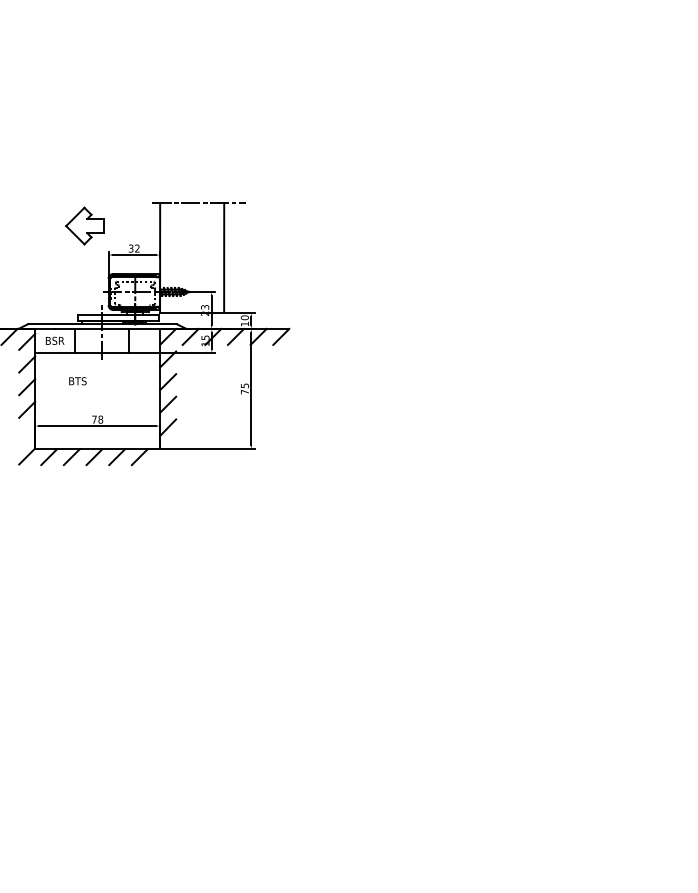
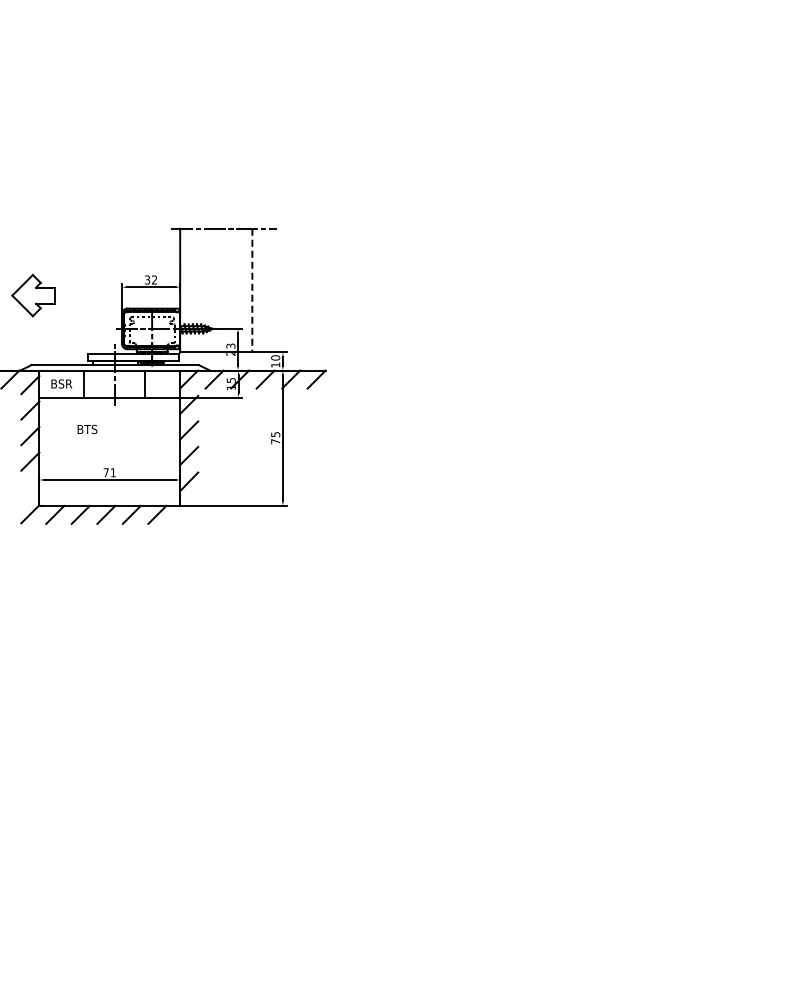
part: (84, 225) -> (33, 295), moved
line: (224, 257) -> (252, 290), solid -> dashed
text: (100, 419) -> (112, 472), 78 -> 71

